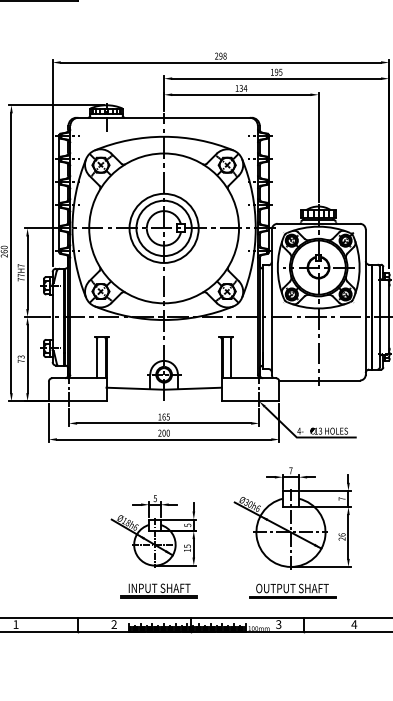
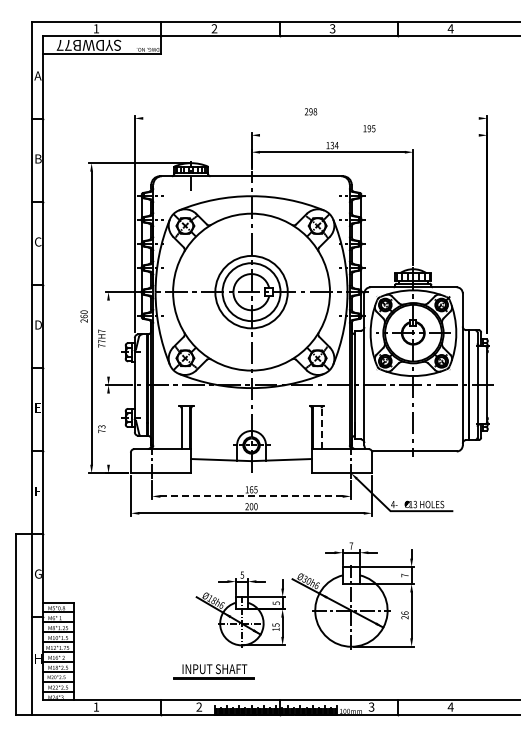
line: (220, 62) -> (310, 118), removed
line: (276, 78) -> (369, 135), removed
line: (27, 272) -> (108, 338), removed
line: (27, 358) -> (108, 428), removed
line: (230, 358) -> (321, 428), solid -> dashed
line: (164, 423) -> (251, 496), solid -> dashed
part: (291, 518) -> (352, 595), moved
part: (158, 590) -> (213, 671), moved
part: (291, 590) -> (385, 671), removed

